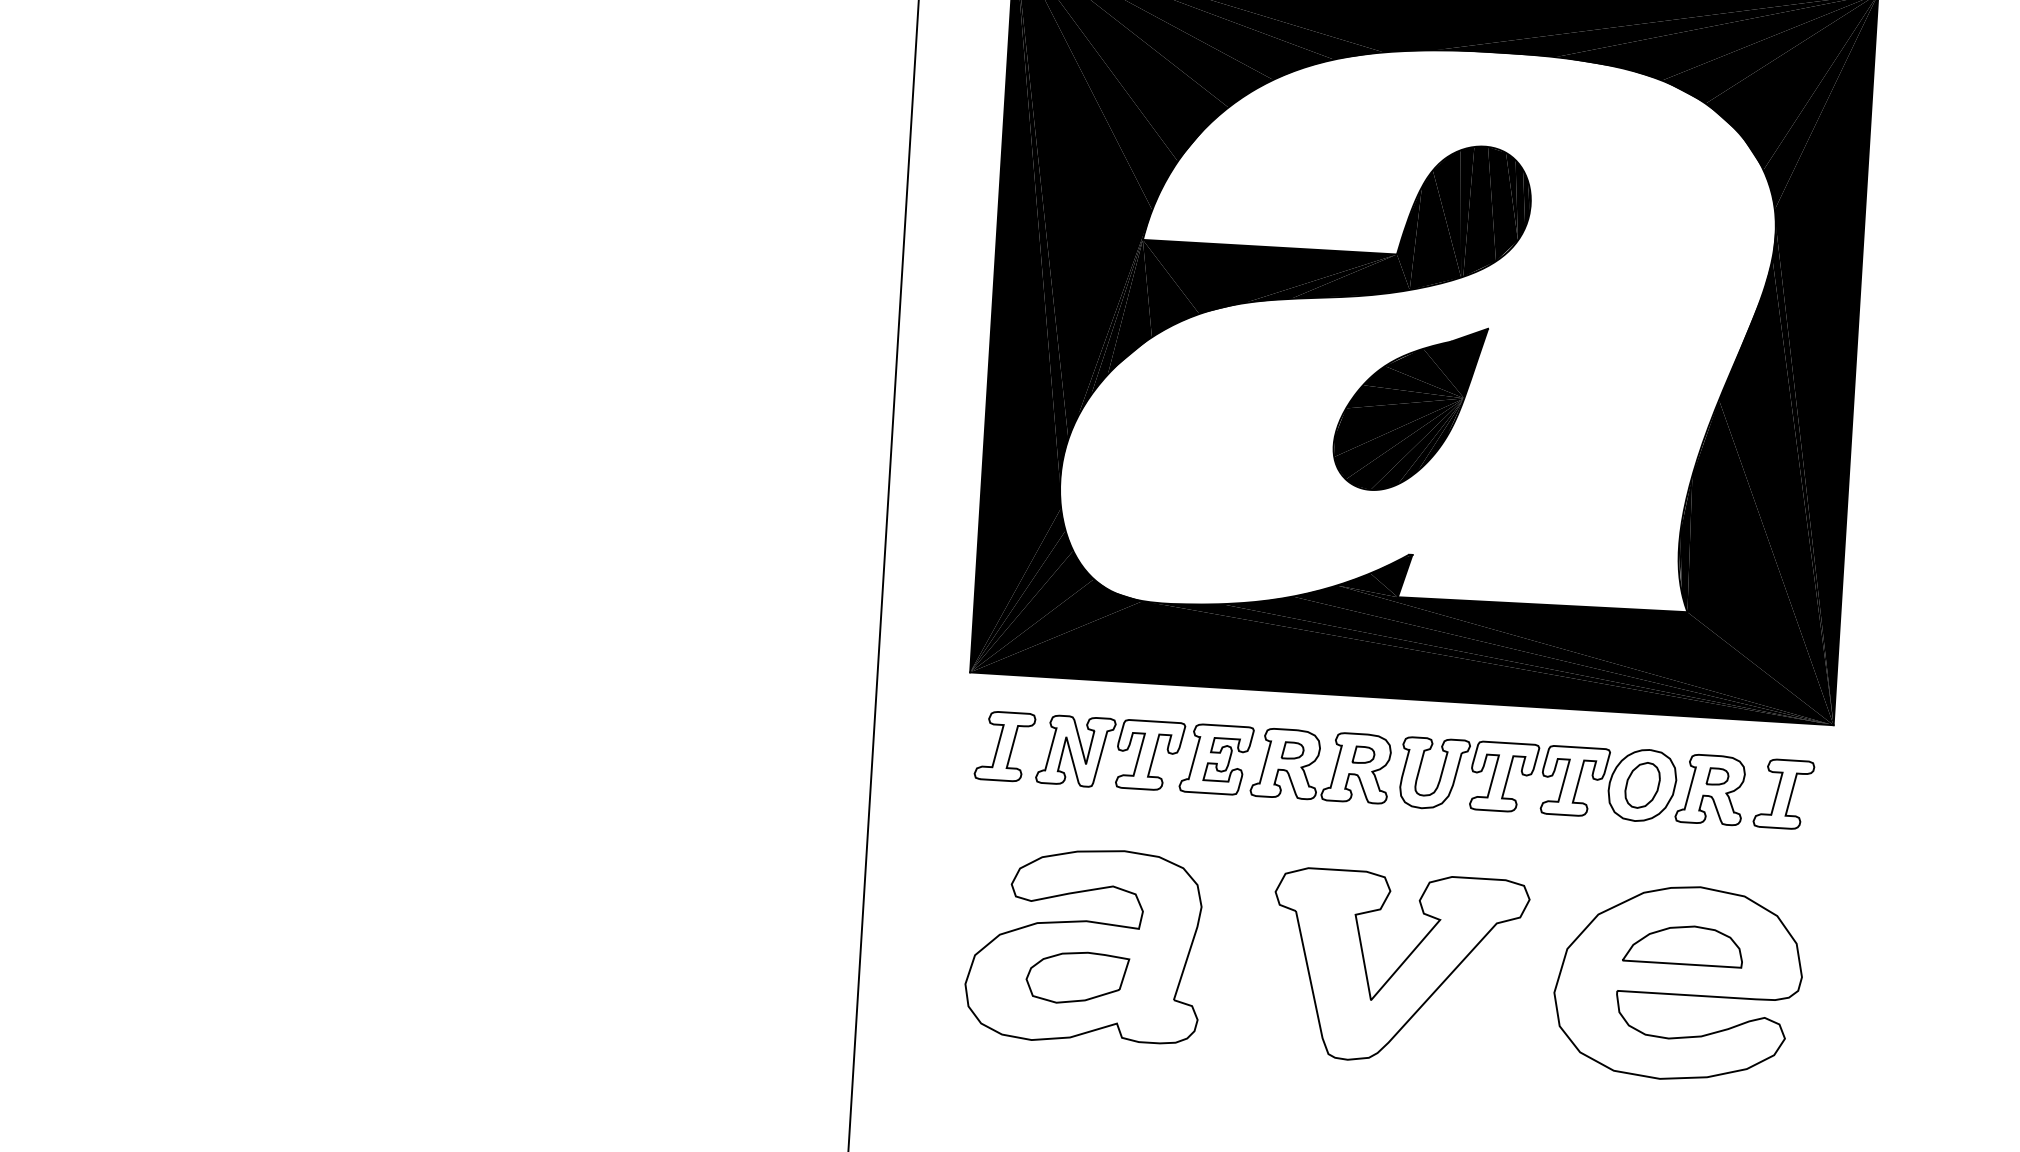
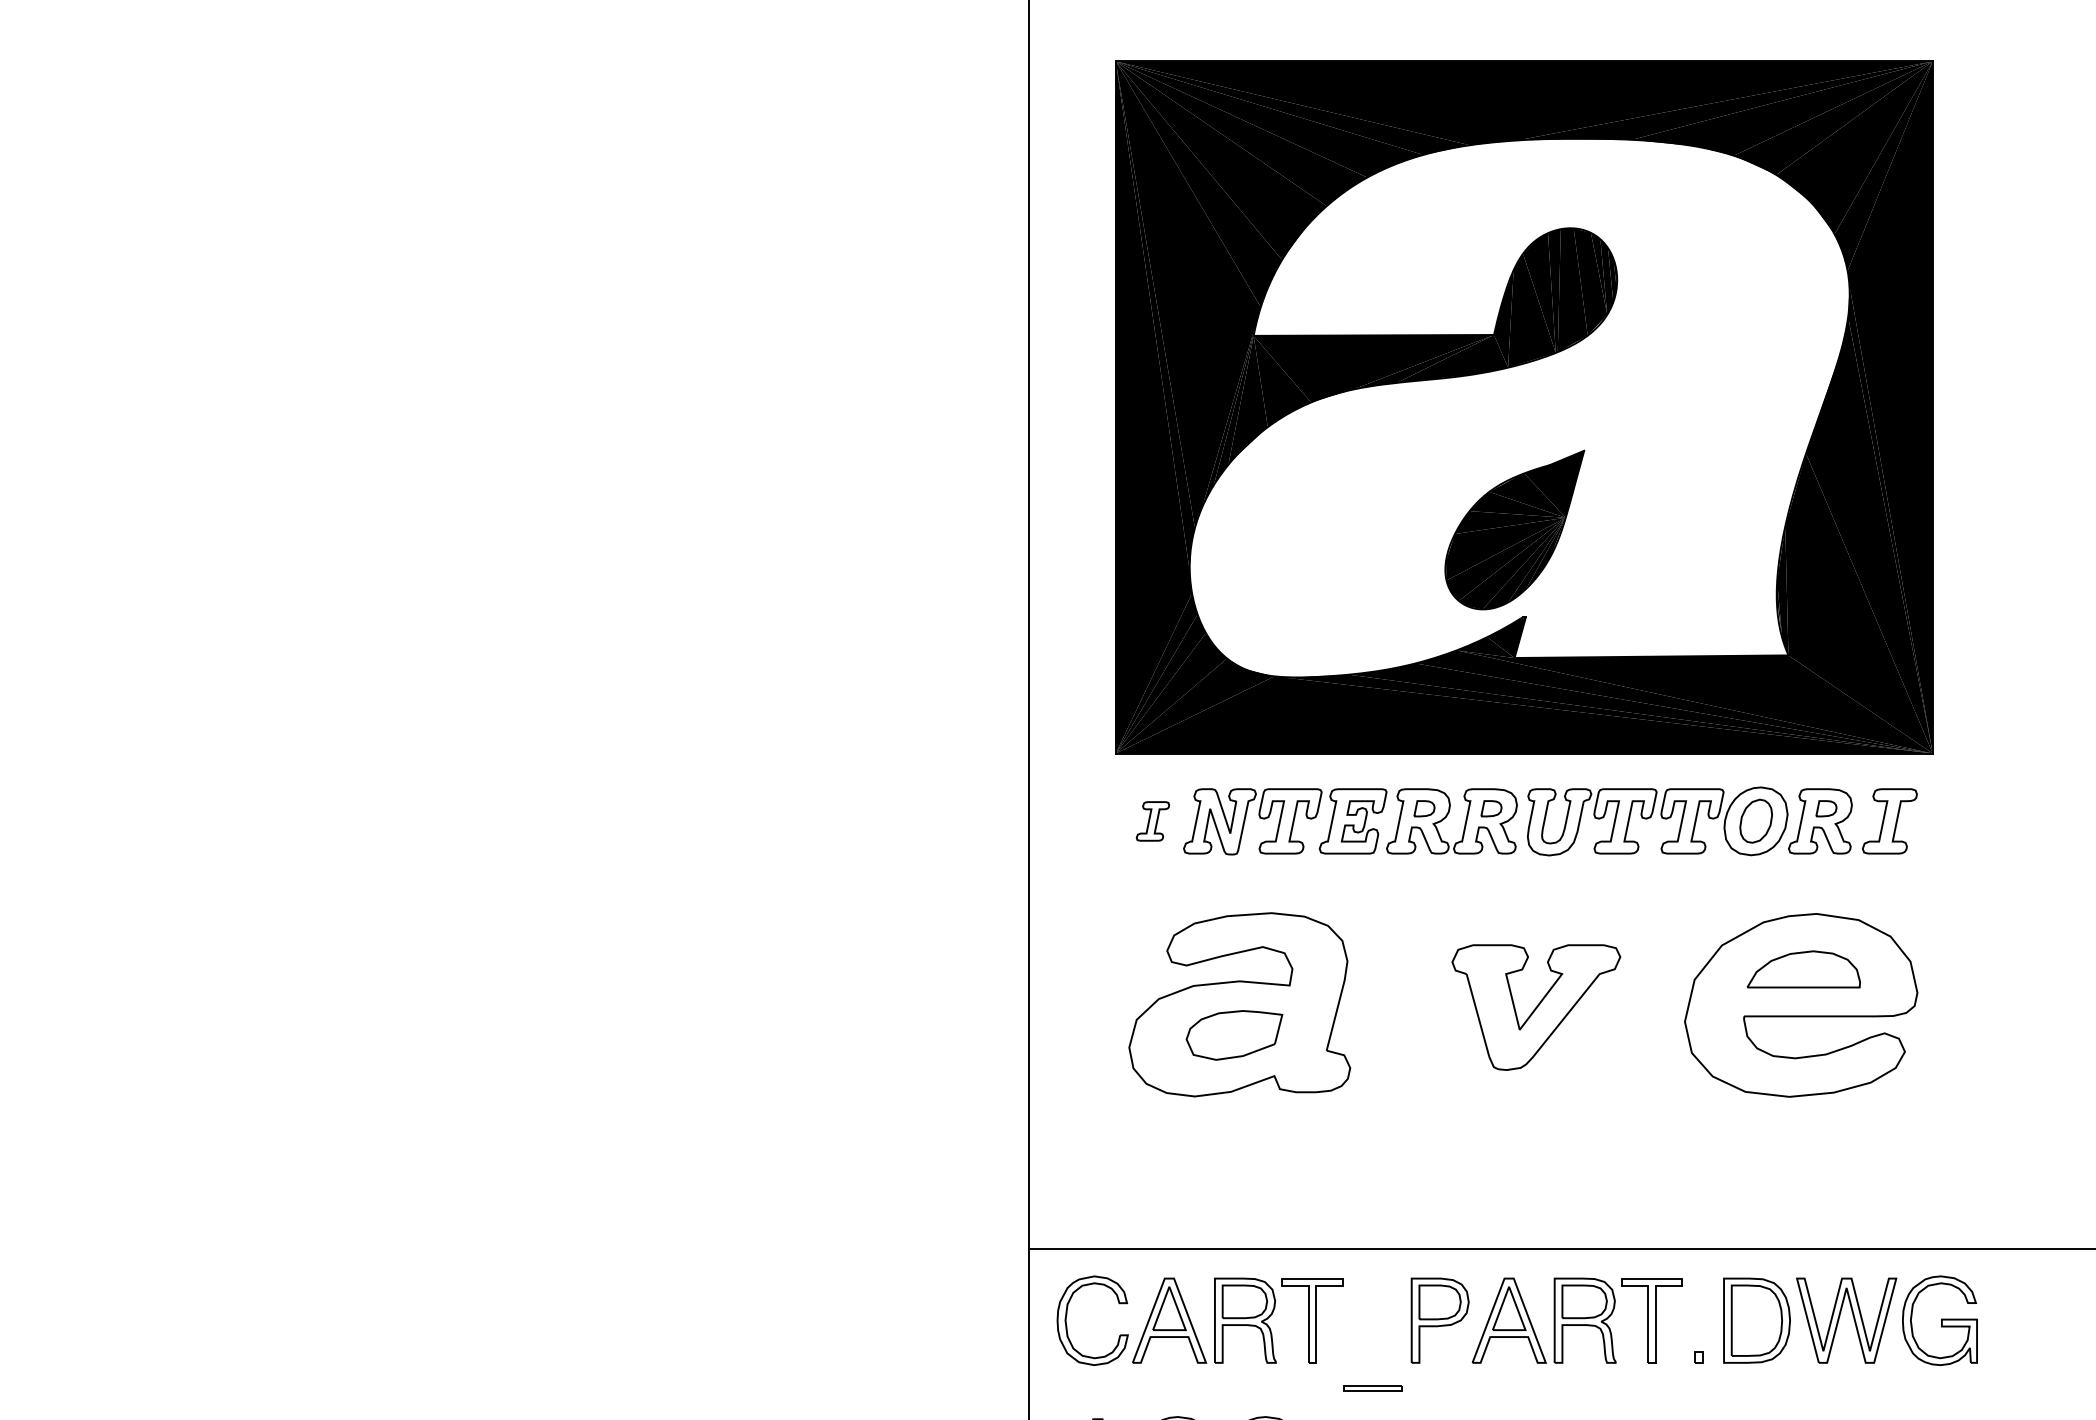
part: (1409, 407) -> (1514, 529), moved
part: (1004, 746) -> (1152, 821), size x0.6
part: (1398, 968) -> (1536, 1007), size x0.7

